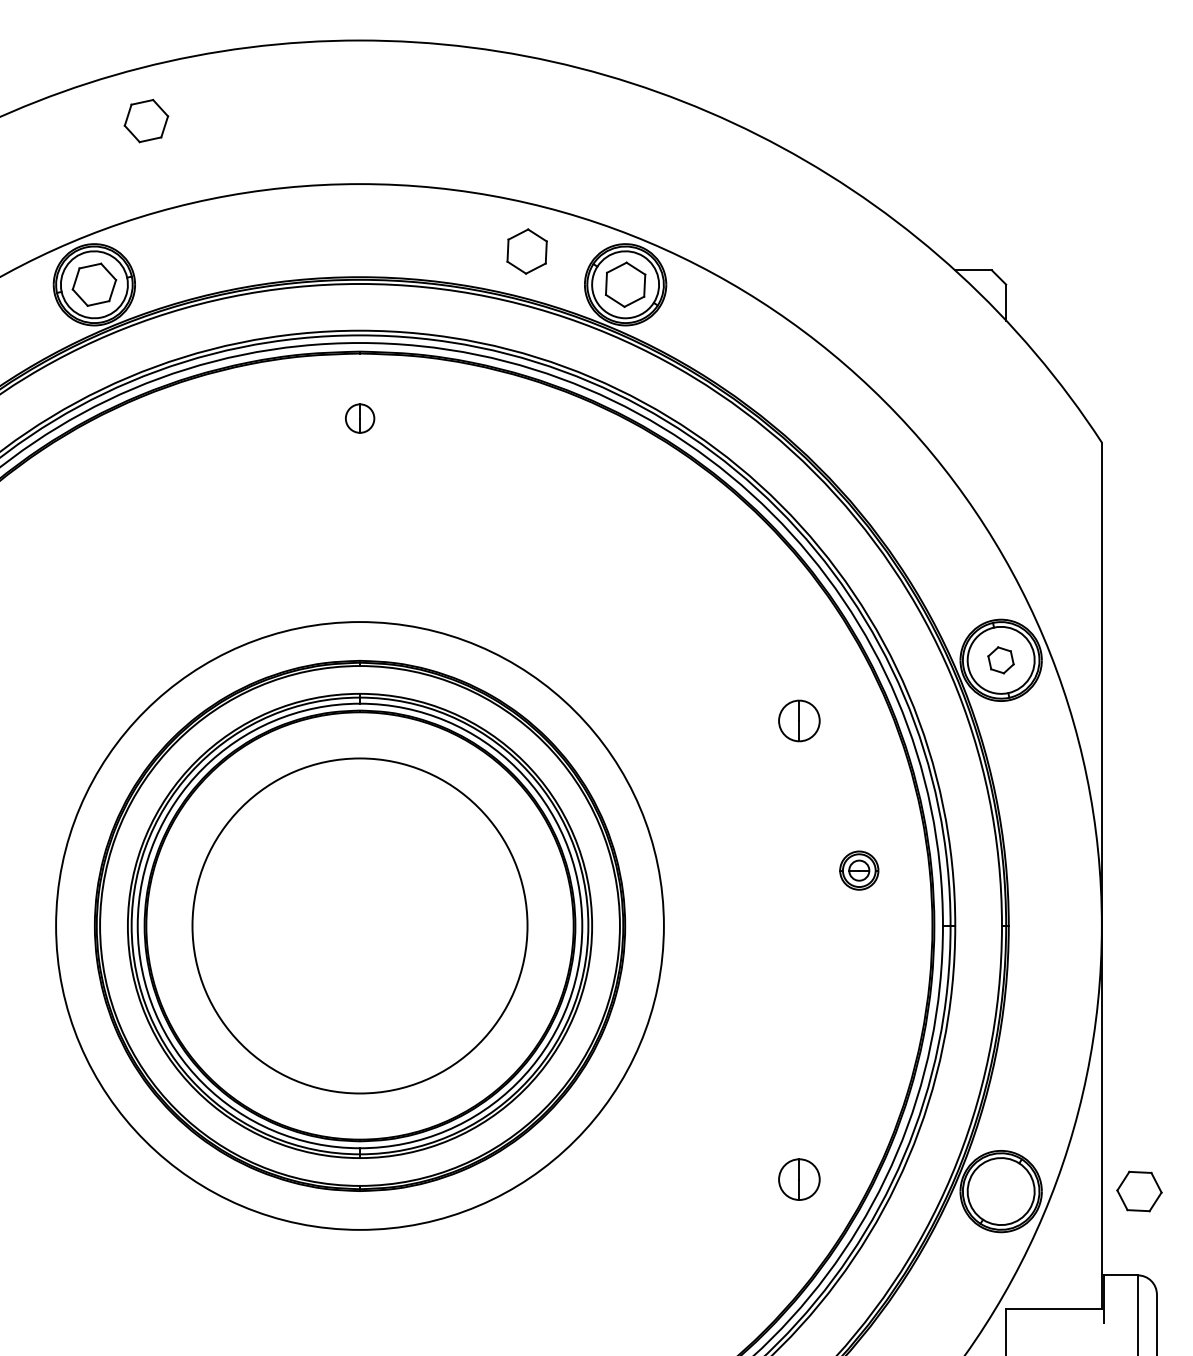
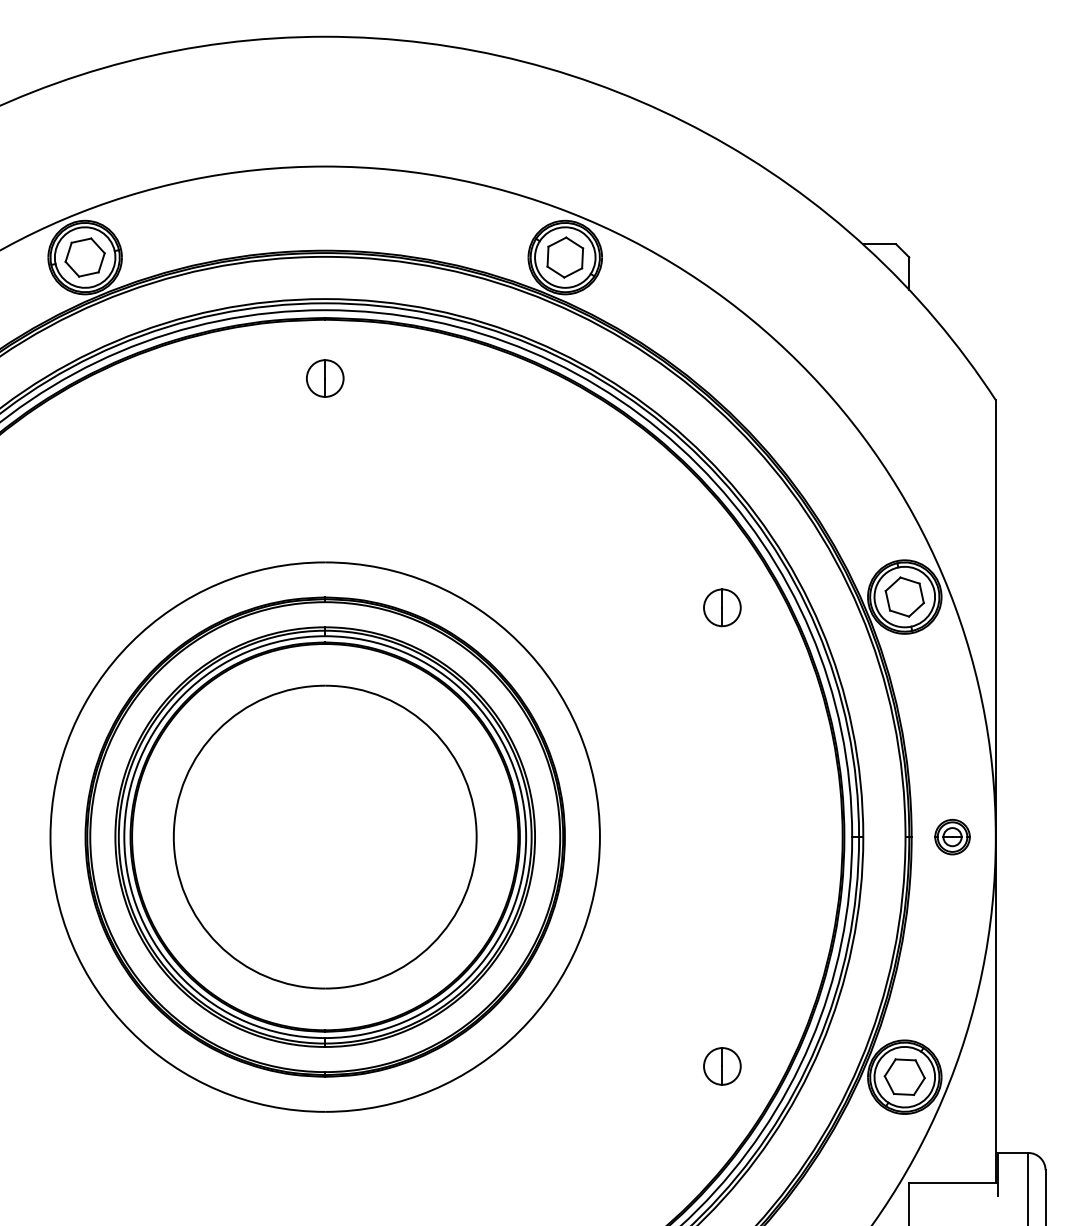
part: (145, 120) -> (131, 109), removed
part: (527, 251) -> (476, 227), removed
part: (360, 418) -> (325, 378), size x1.43
part: (1000, 659) -> (904, 596), size x1.67
part: (799, 720) -> (722, 607), moved
part: (859, 871) -> (952, 837), moved
part: (1139, 1190) -> (904, 1076), moved

